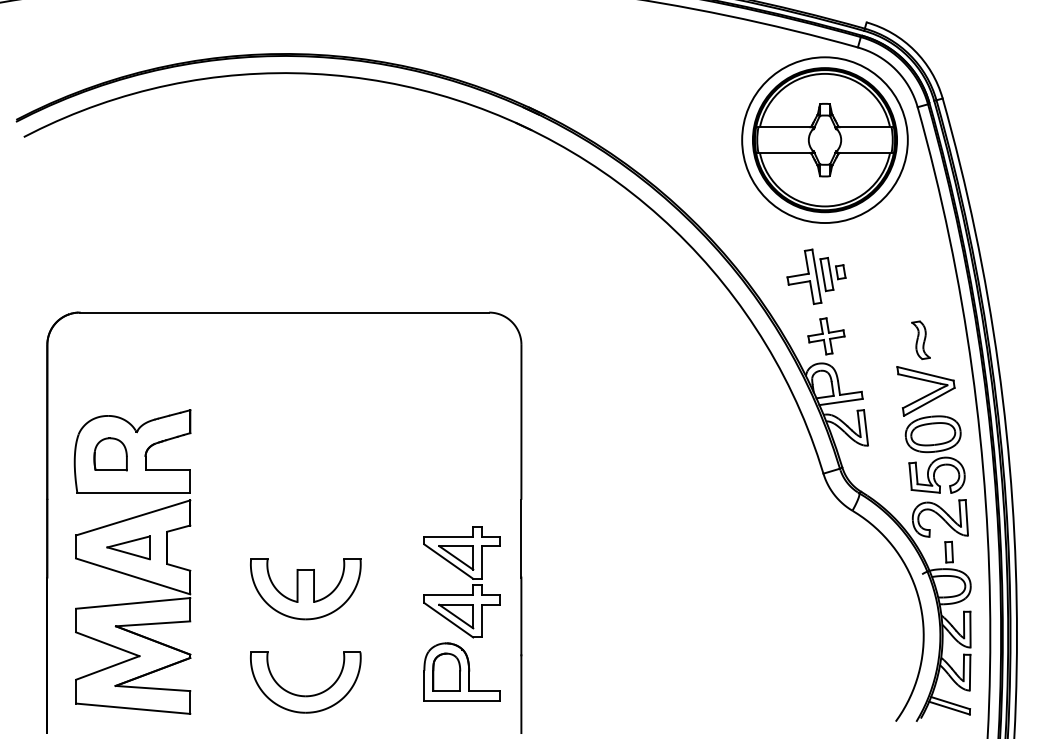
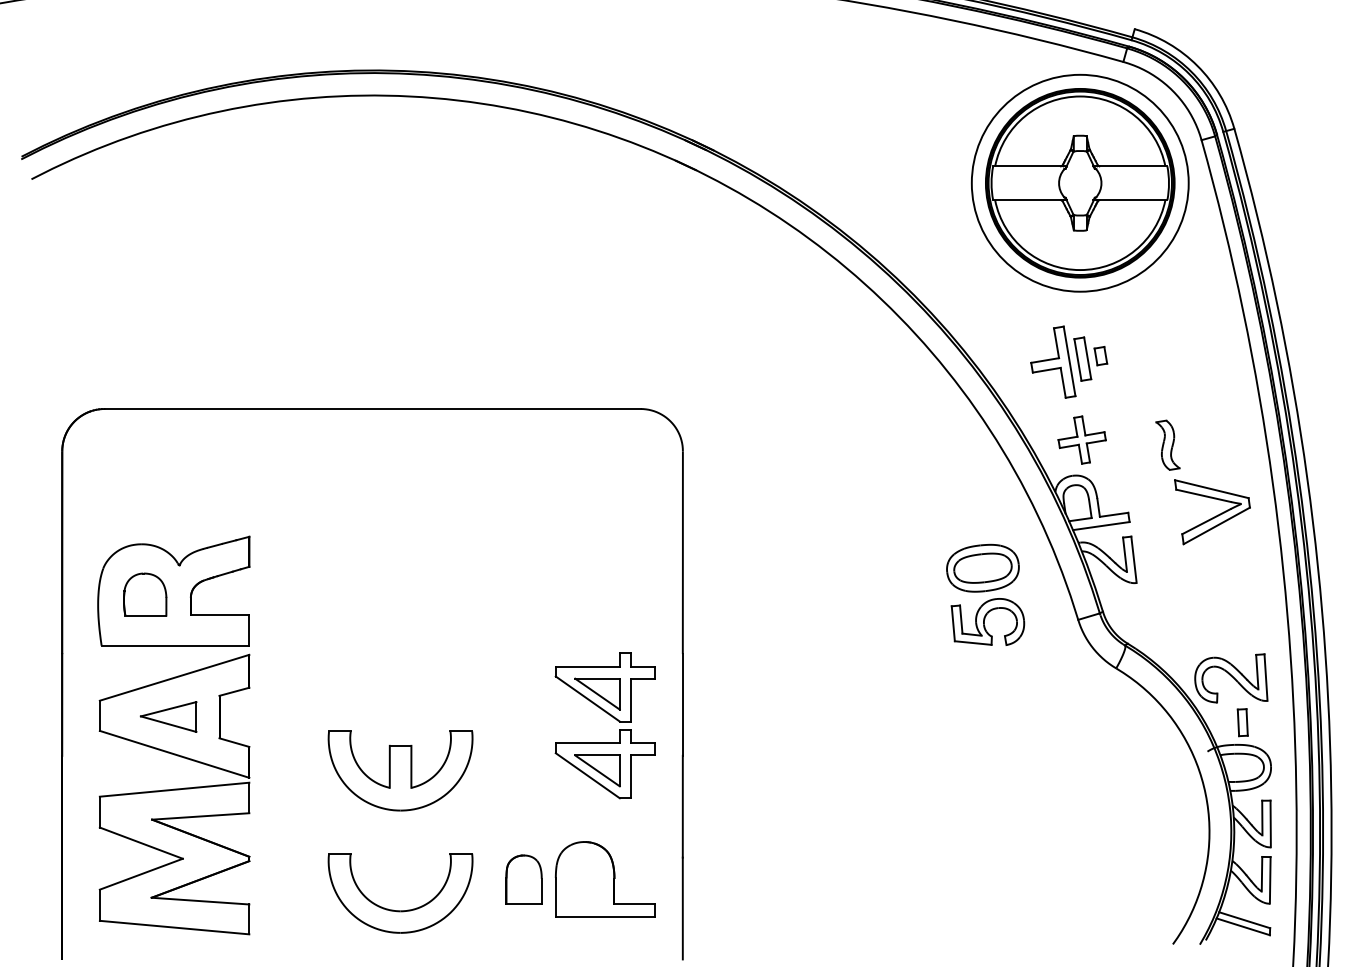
part: (920, 339) -> (1167, 444), moved
part: (935, 454) -> (985, 594), moved
part: (466, 574) -> (610, 716), moved
part: (446, 672) -> (523, 879), moved

